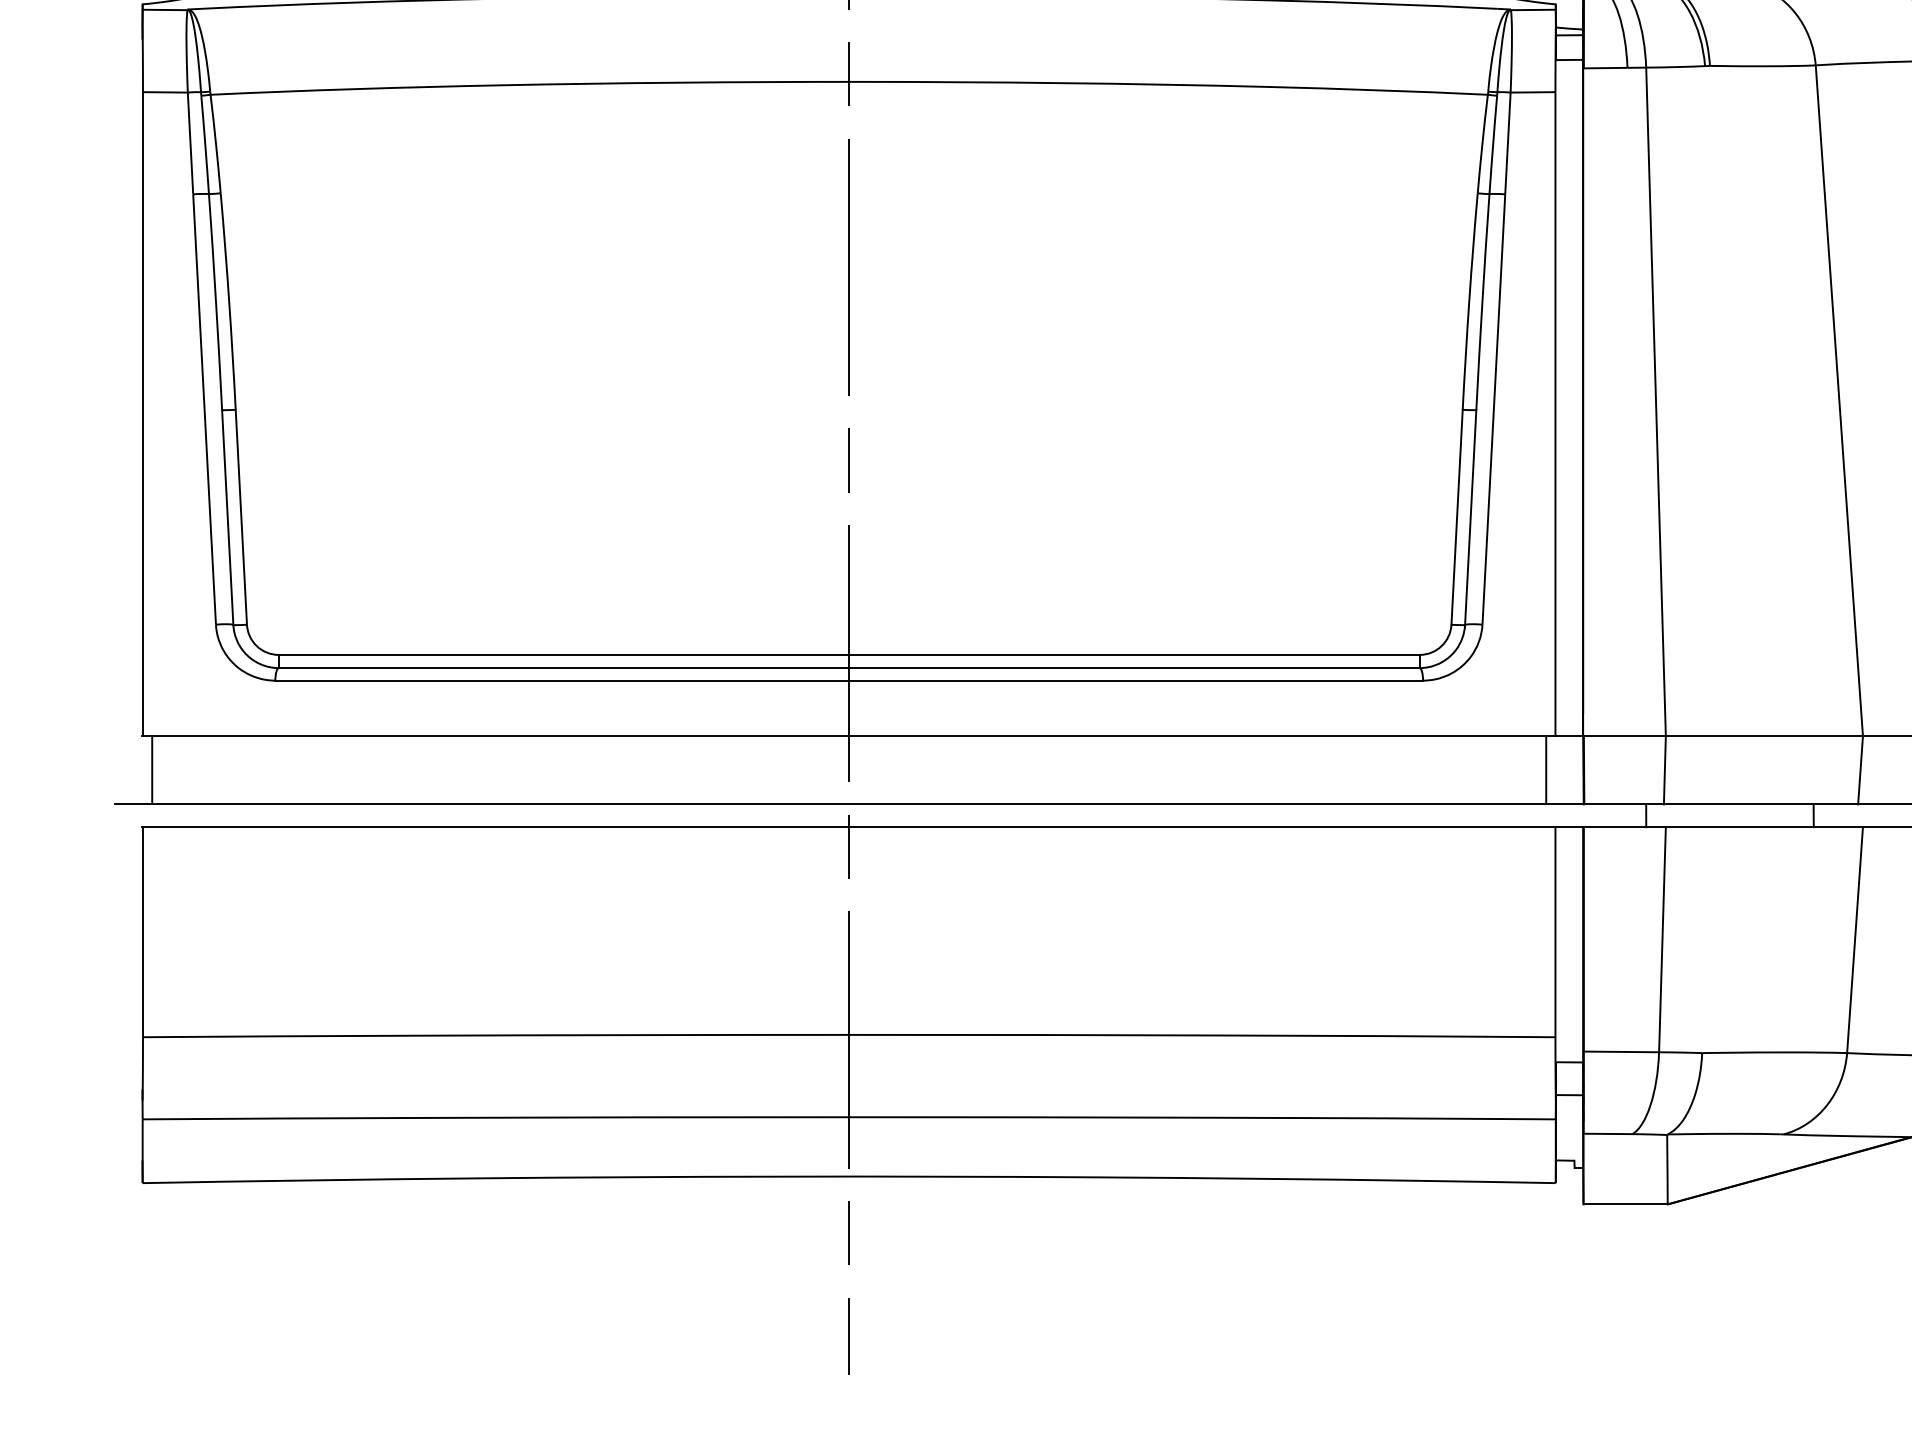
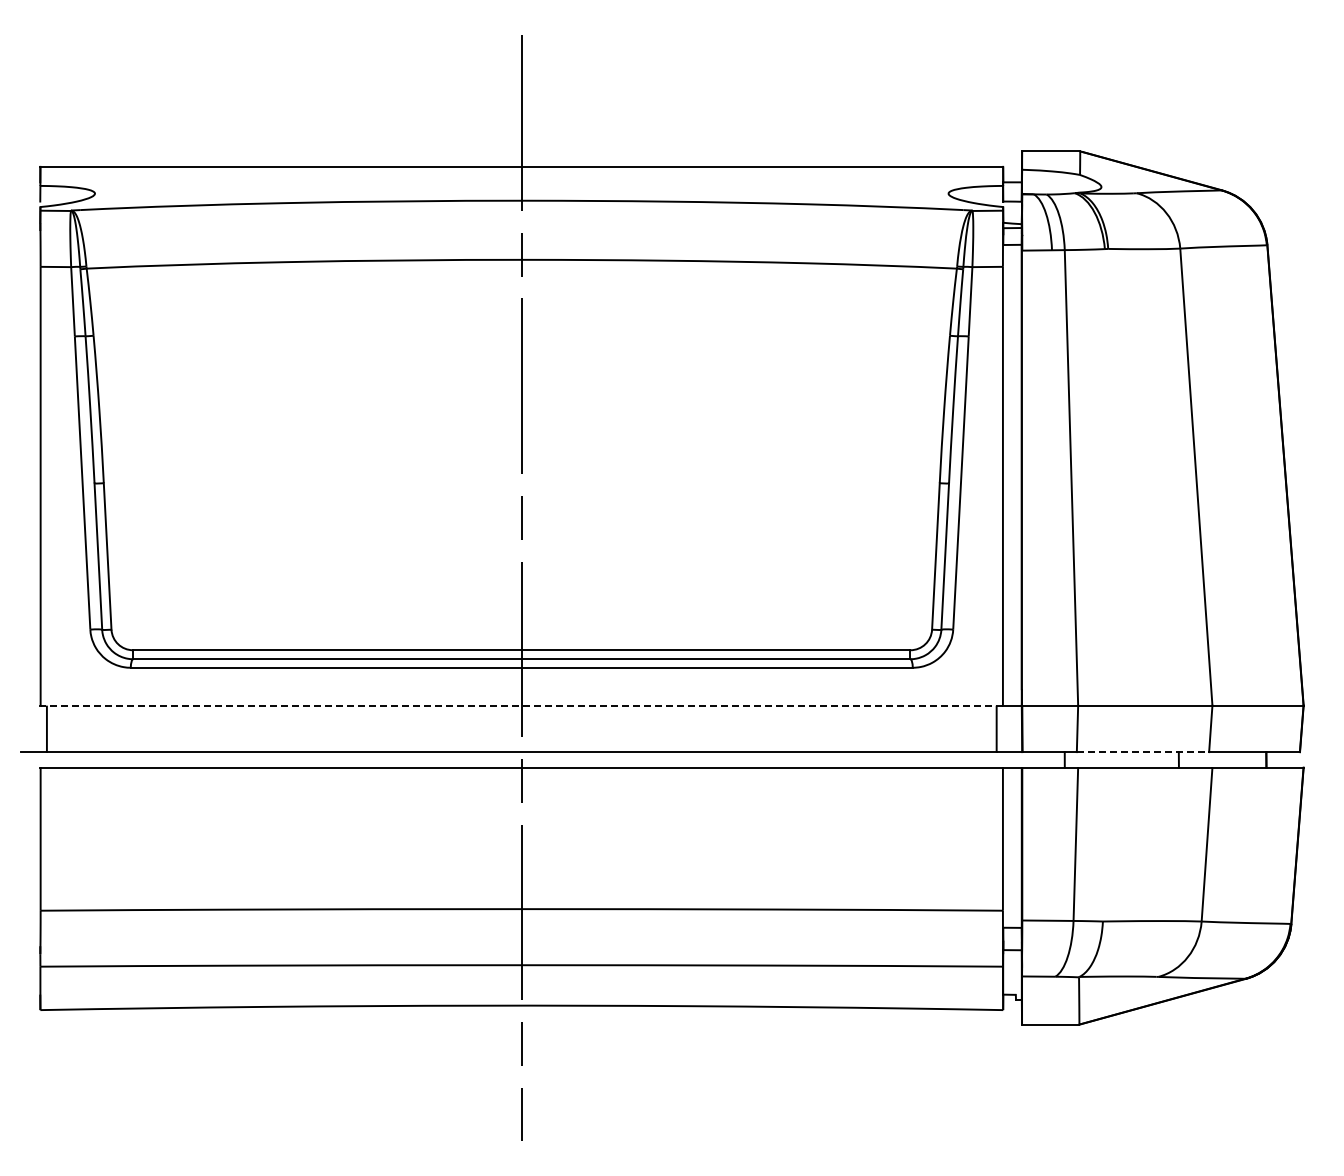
line: (848, 736) -> (521, 705), solid -> dashed
line: (1761, 805) -> (1143, 752), solid -> dashed

